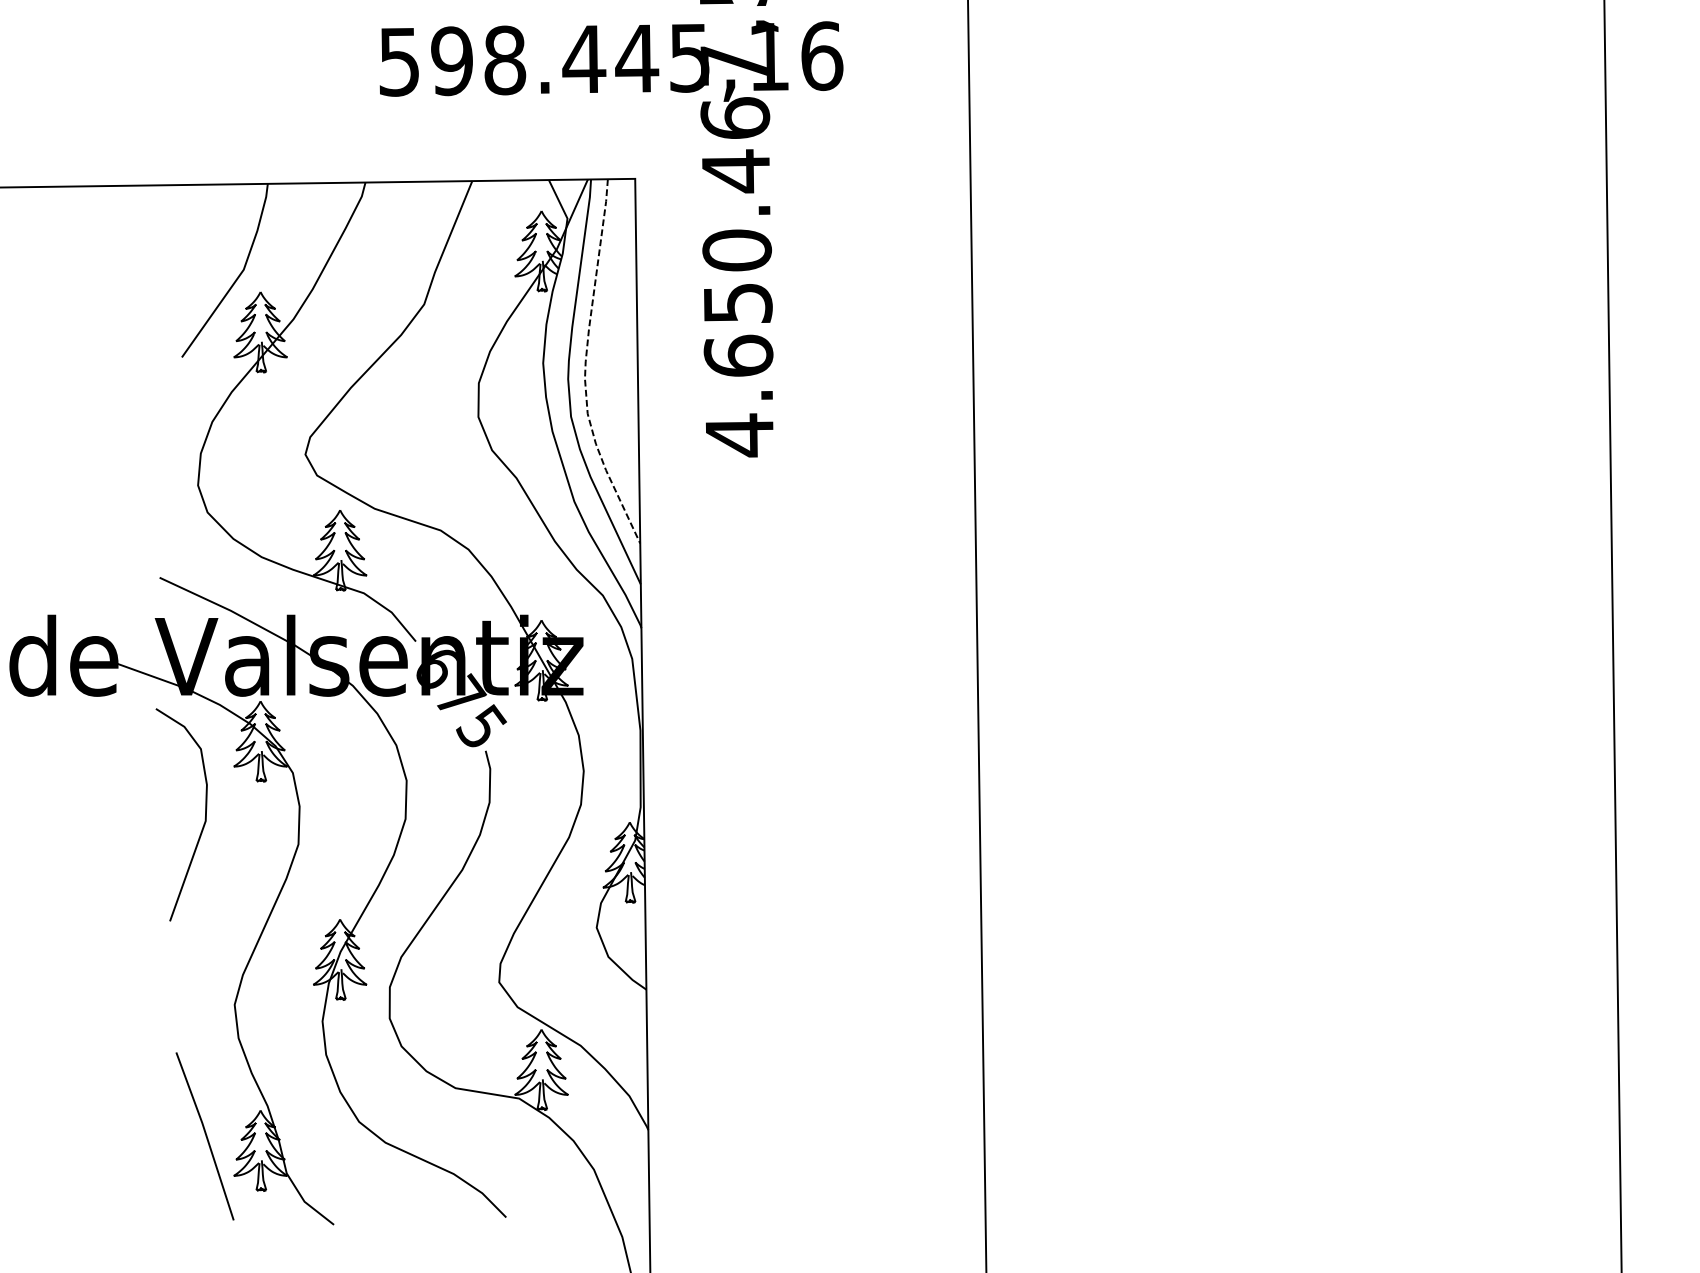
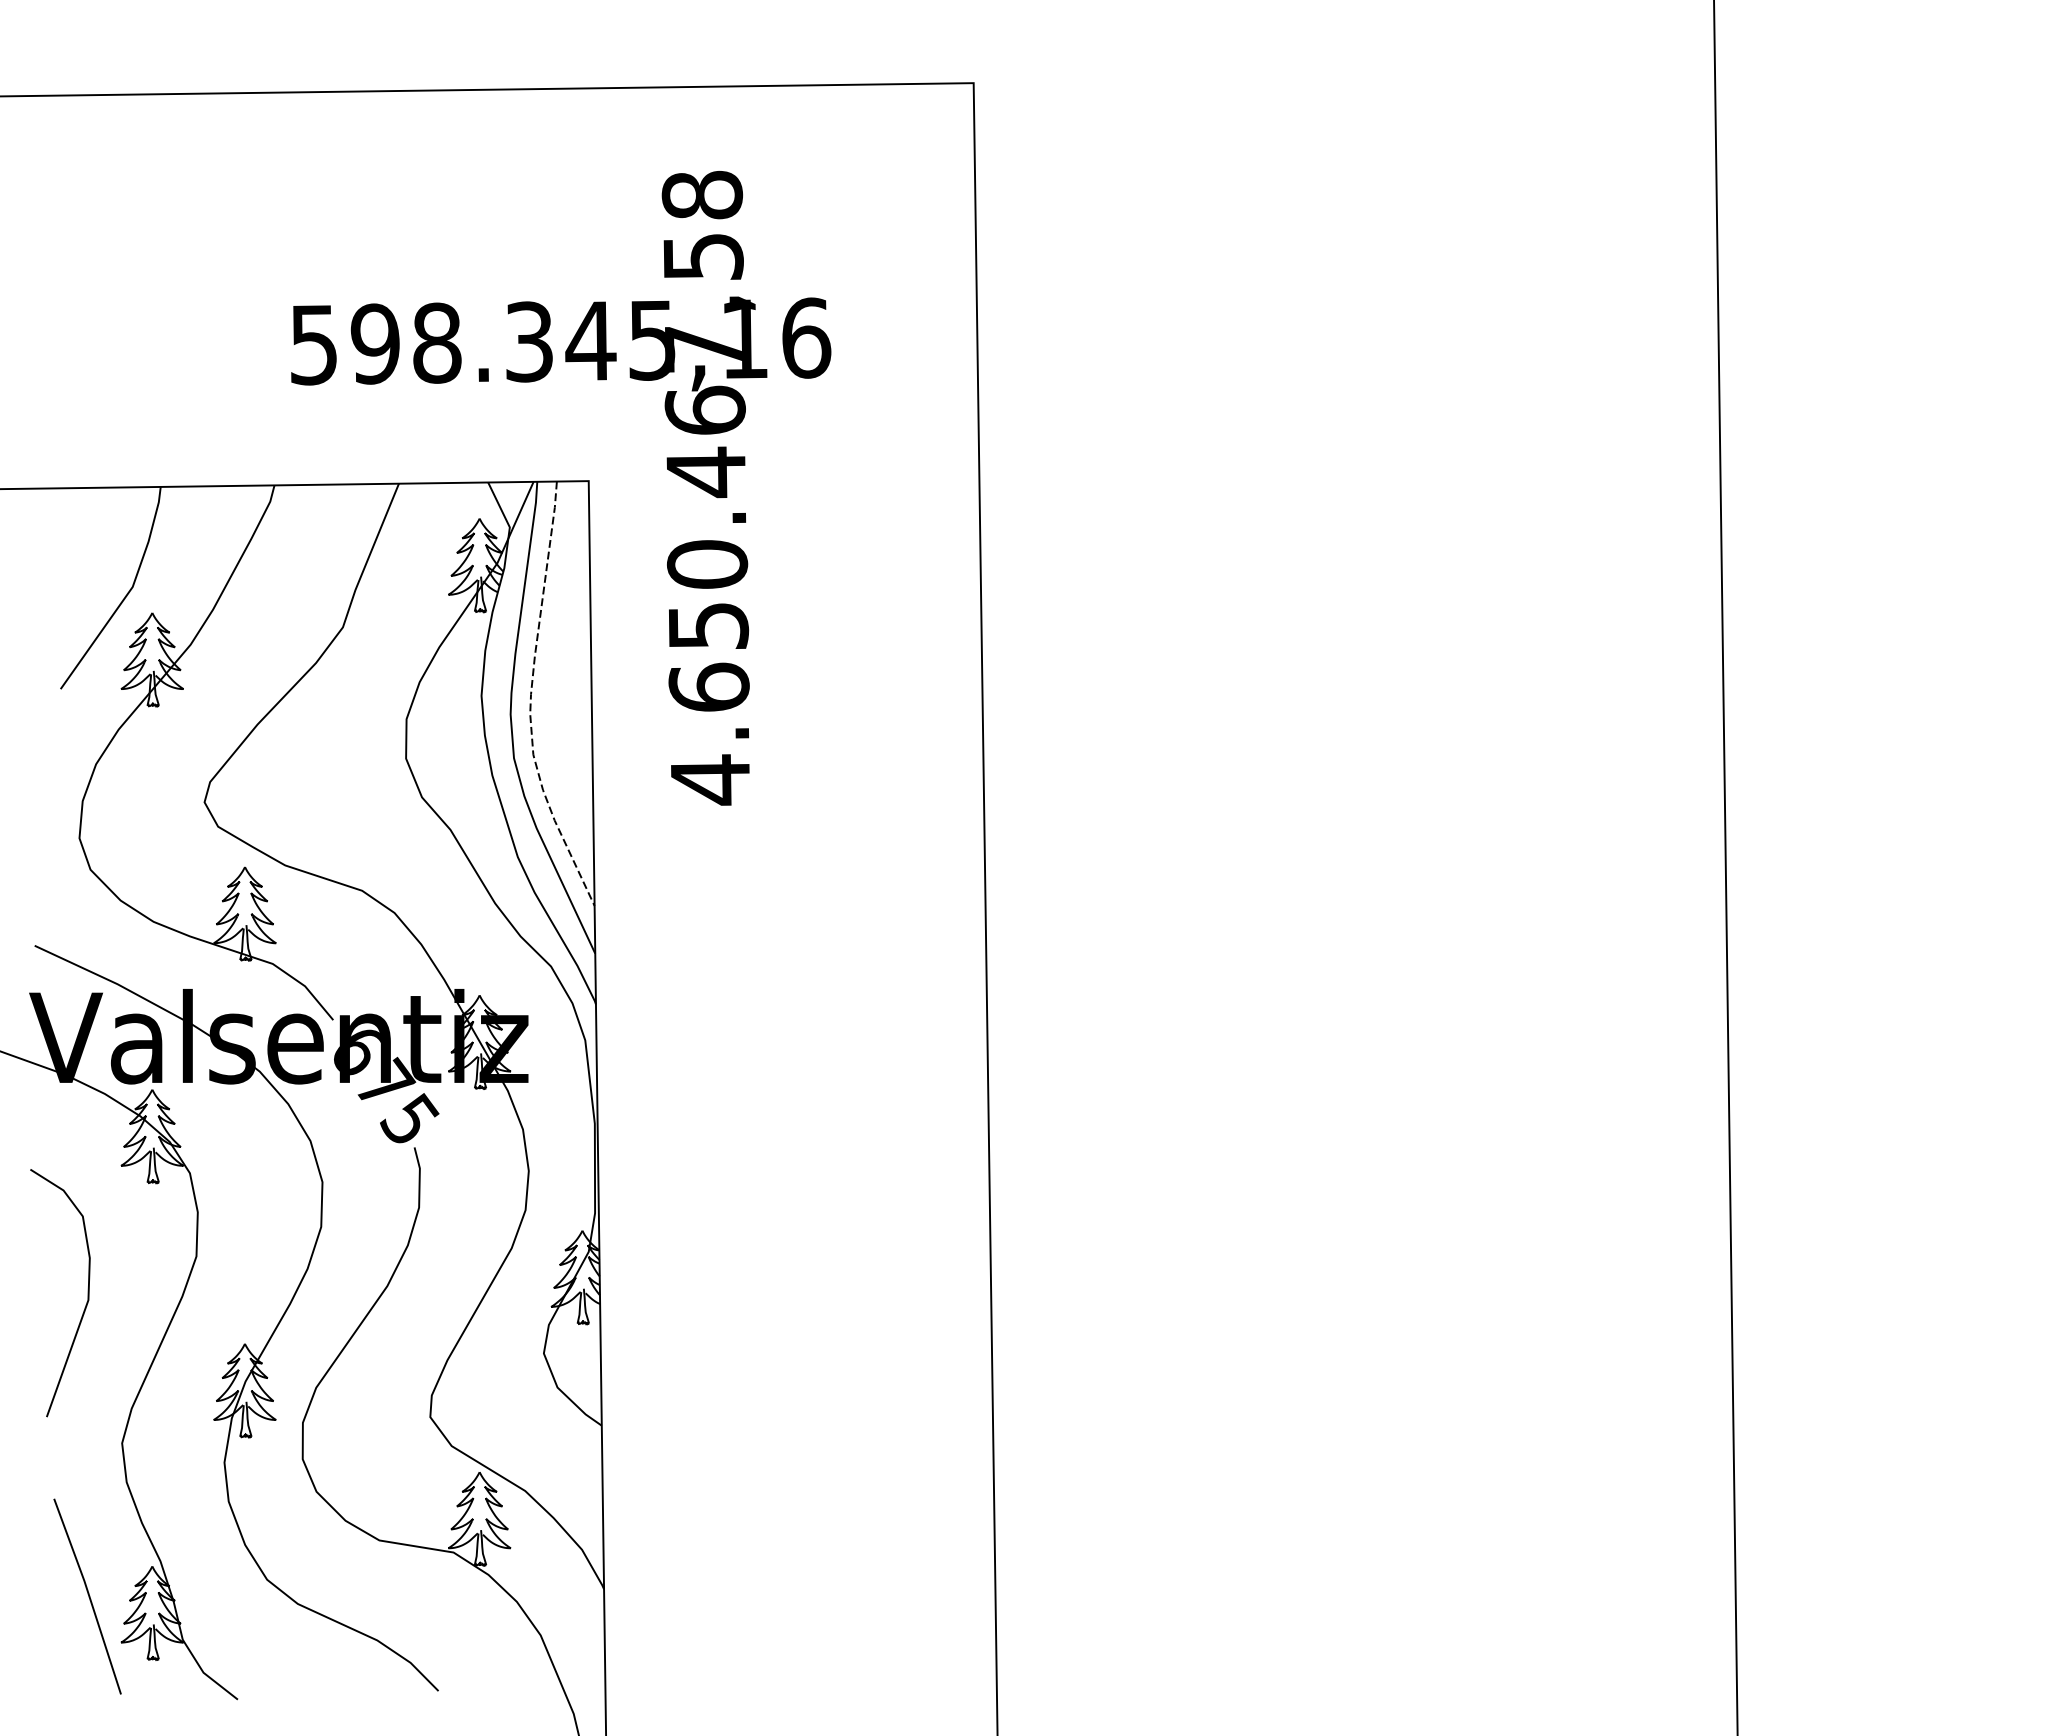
text: (584, 59) -> (529, 341), 598.445,16 -> 598.345,16
curve: (204, 815) -> (87, 1293), moved

